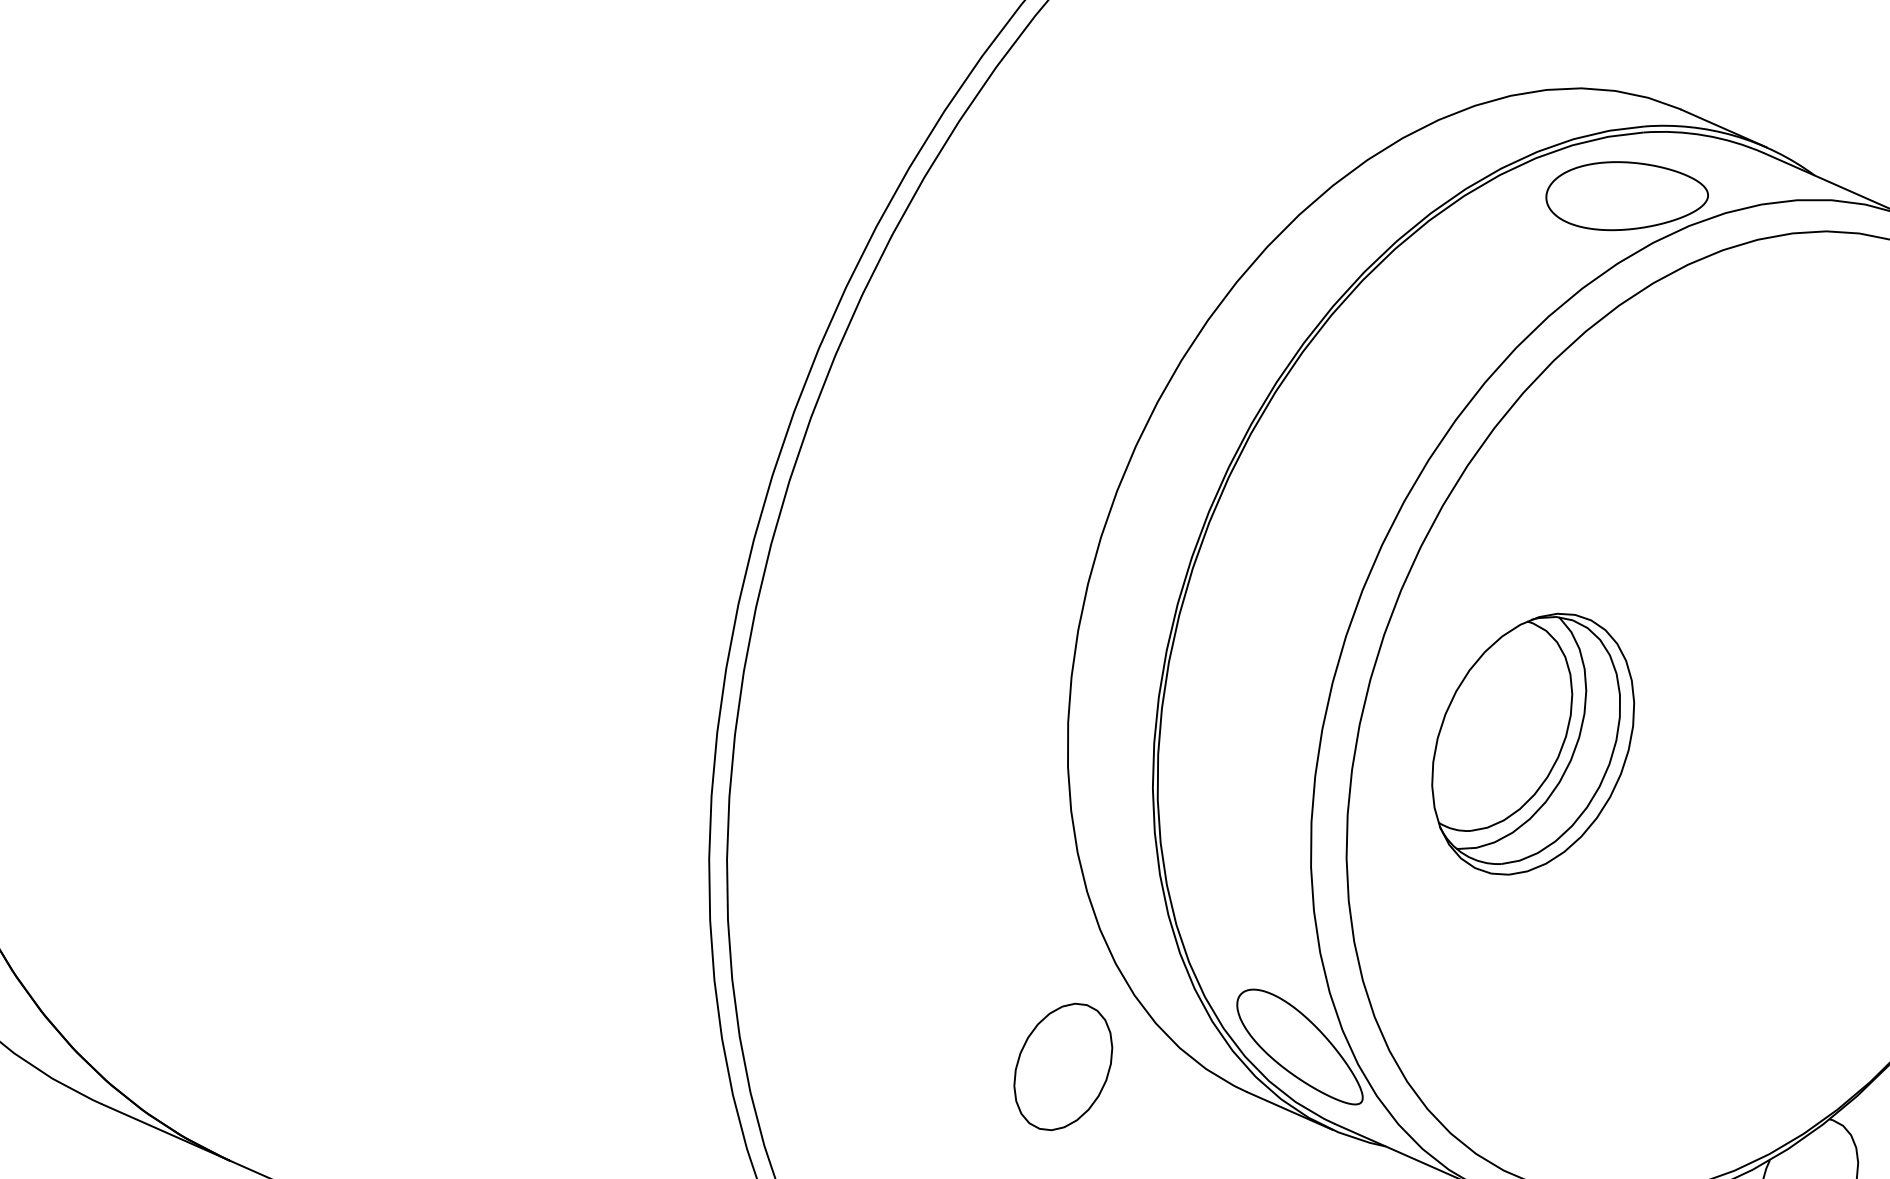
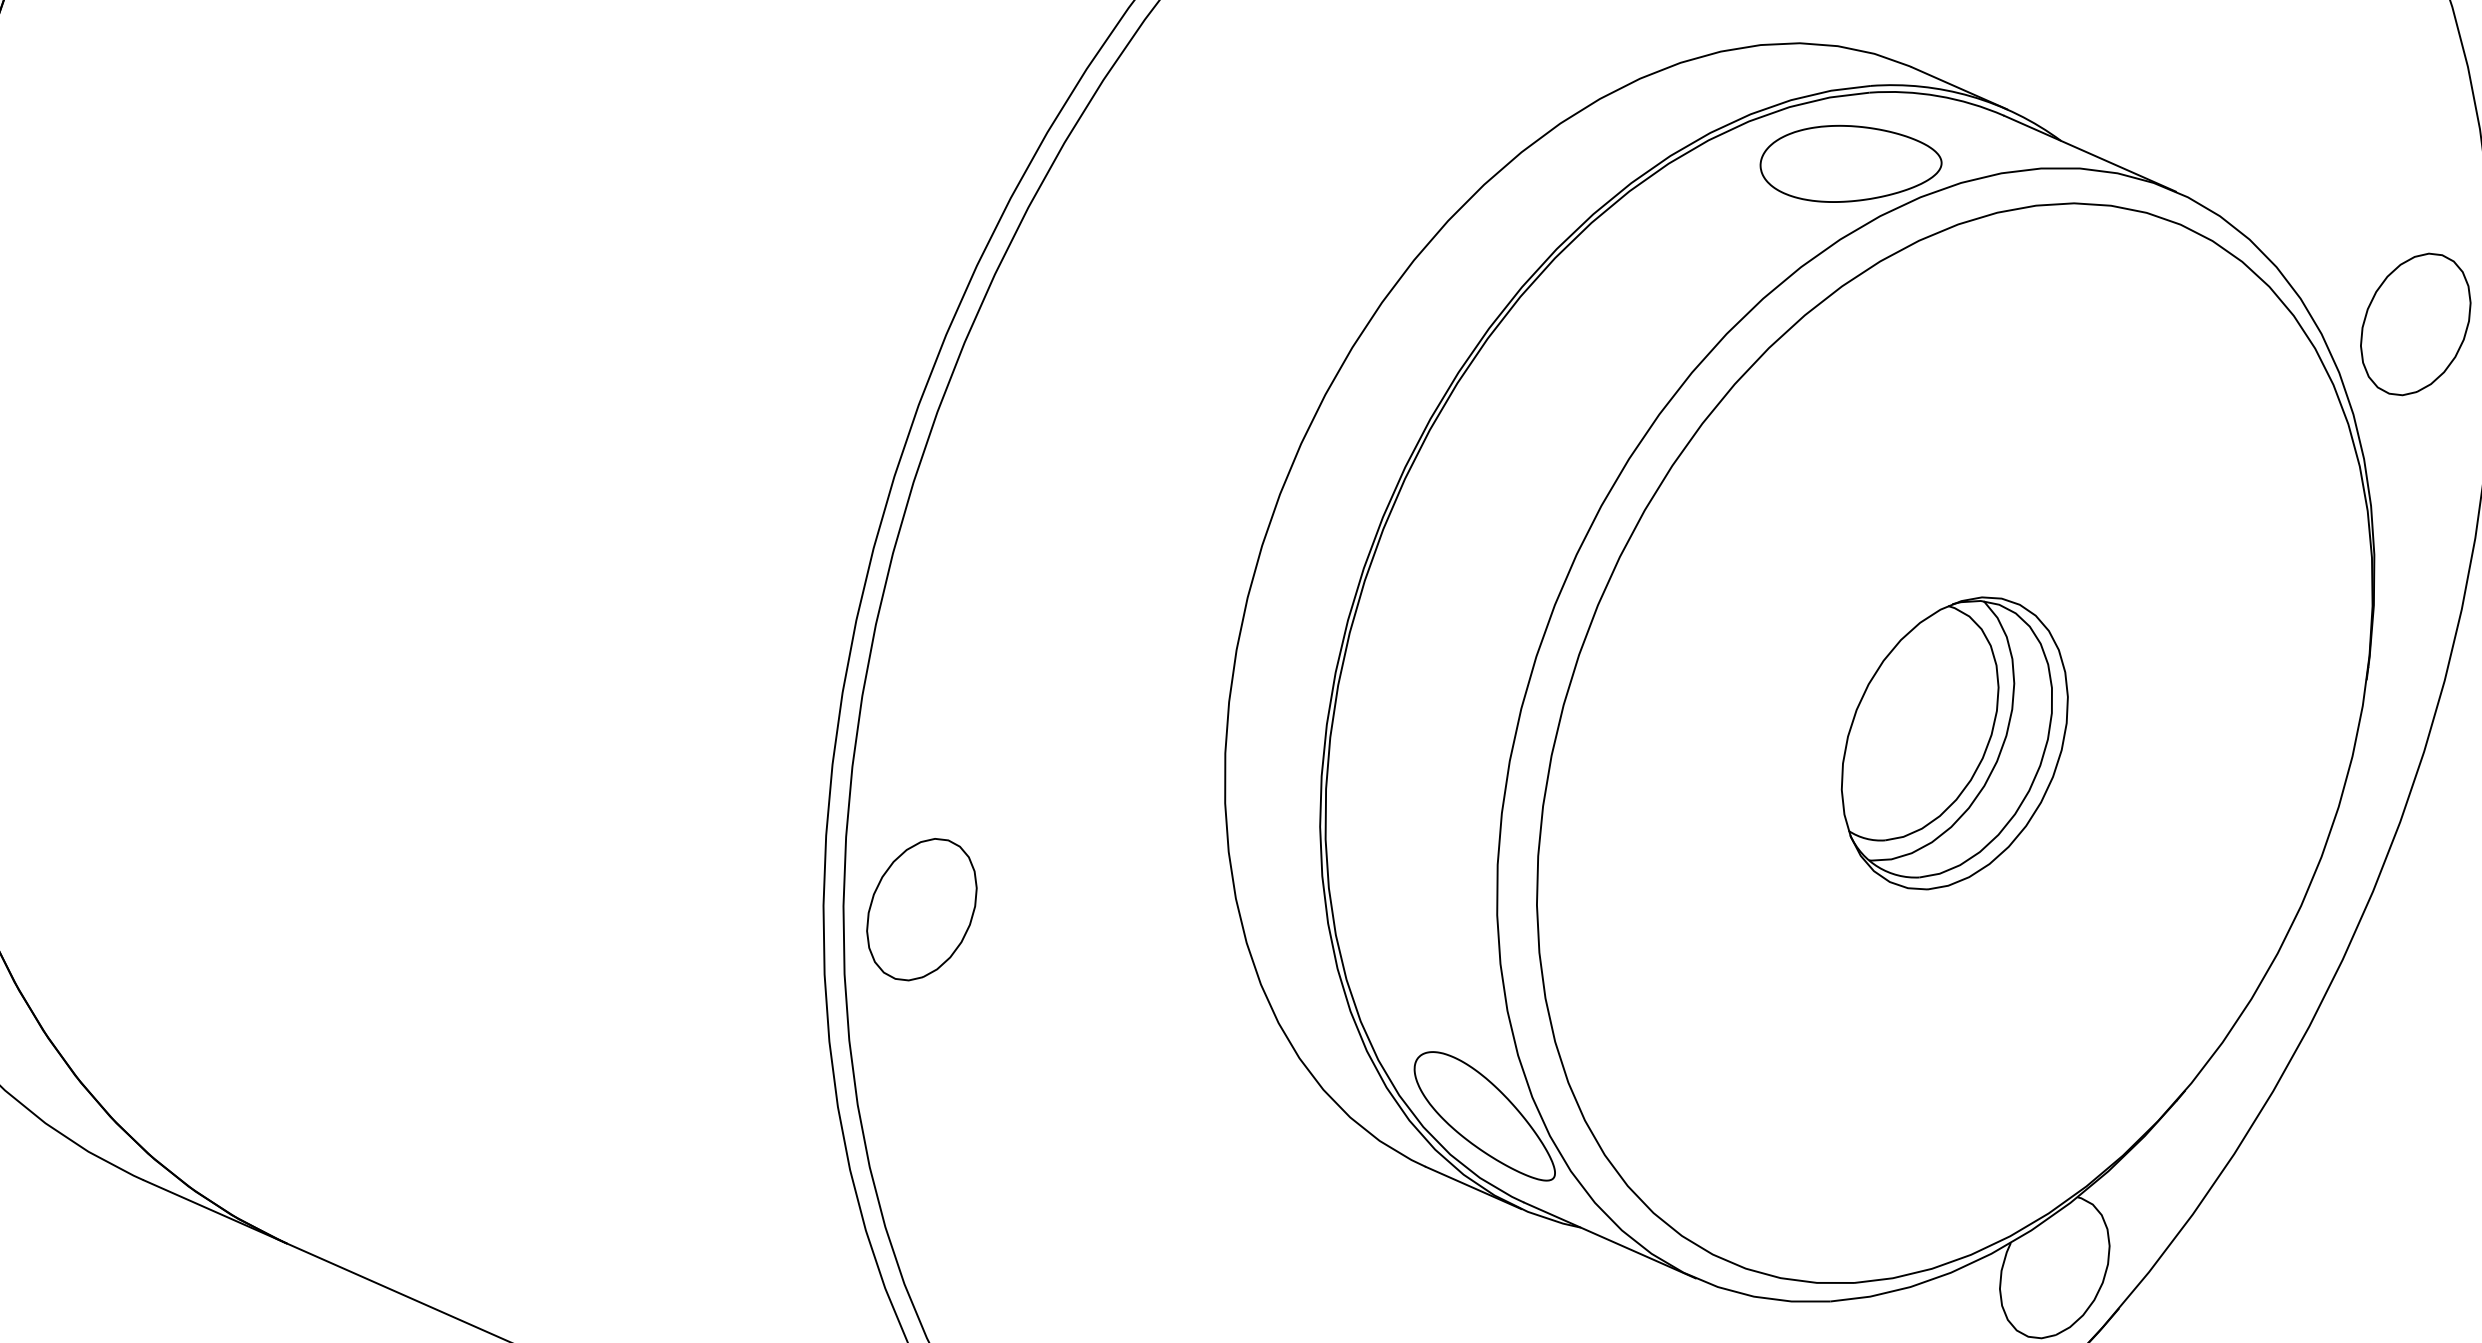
part: (1532, 744) -> (1954, 743), moved
part: (1062, 1066) -> (921, 909), moved

